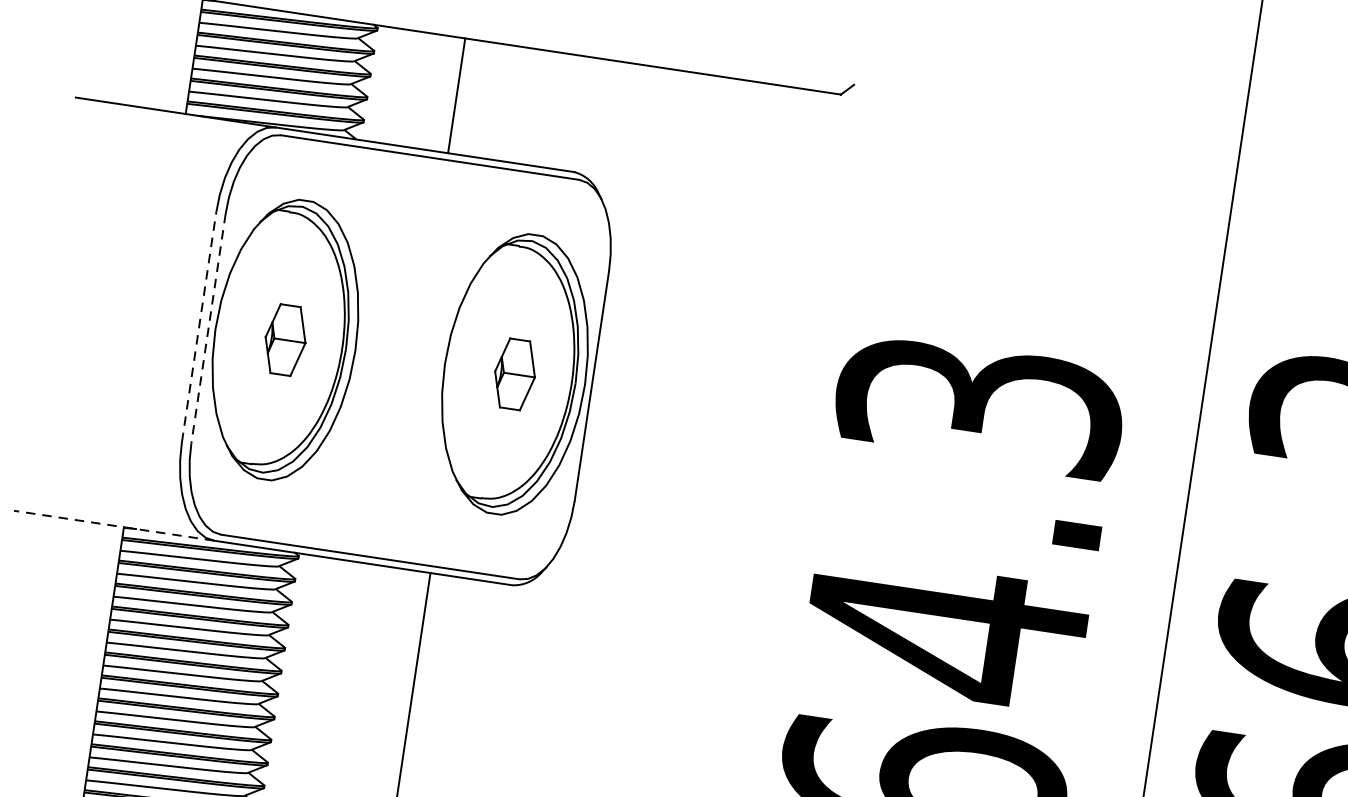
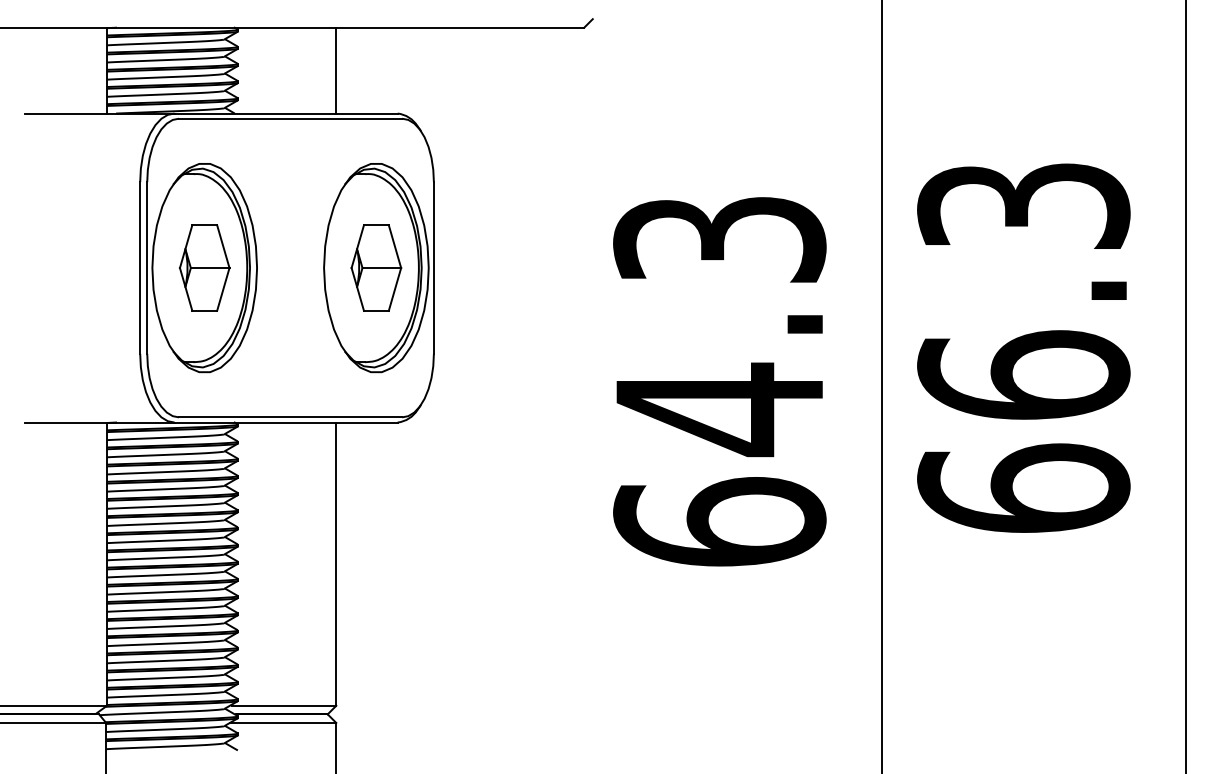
line: (456, 95) -> (336, 70), moved
line: (199, 327) -> (140, 268), dashed -> solid
line: (208, 329) -> (147, 268), dashed -> solid
part: (285, 339) -> (204, 267), size x1.67
part: (515, 373) -> (376, 267), size x1.67
line: (113, 525) -> (99, 422), dashed -> solid

